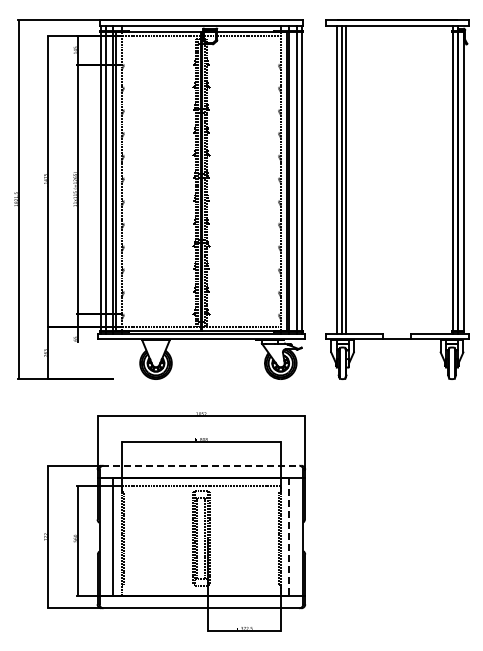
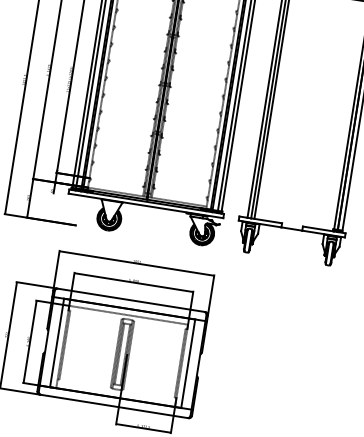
line: (201, 465) -> (131, 300), dashed -> solid
line: (289, 537) -> (188, 364), dashed -> solid

